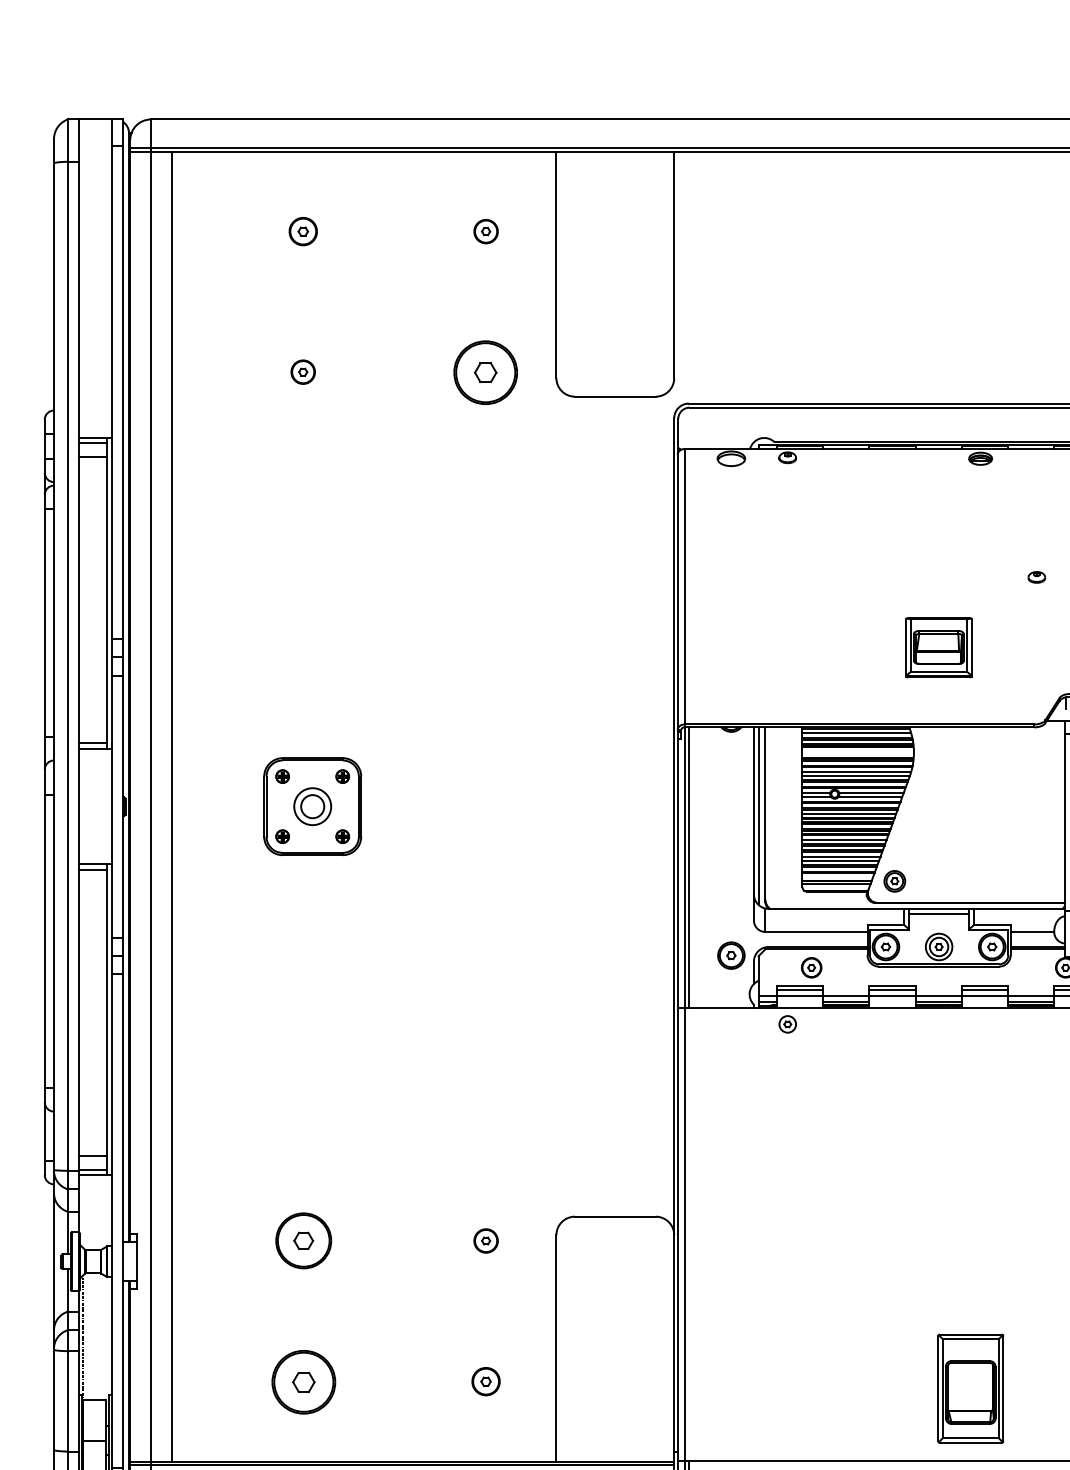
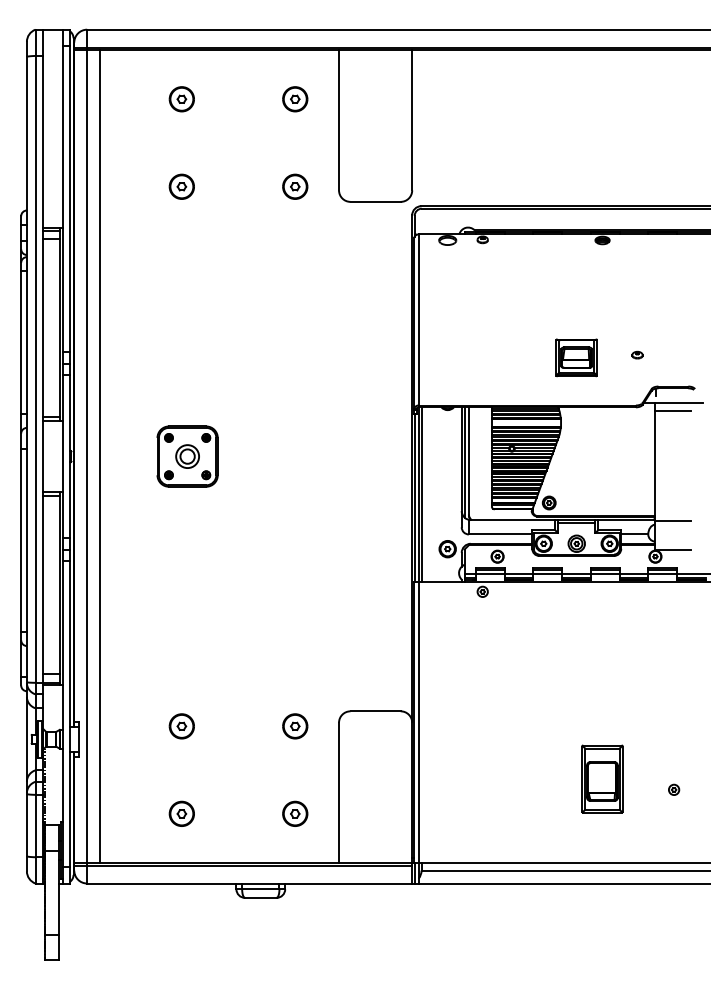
part: (302, 231) -> (181, 99), size x1.43
part: (486, 231) -> (295, 99), size x1.67
part: (302, 371) -> (181, 186), size x1.67
part: (486, 371) -> (295, 186), size x0.62
part: (1036, 576) -> (637, 354), moved
part: (302, 1241) -> (181, 726), size x0.71
part: (486, 1241) -> (295, 726), size x1.67
part: (302, 1381) -> (181, 813), size x0.62
part: (486, 1381) -> (295, 813), size x1.43
part: (970, 1387) -> (602, 778), moved

